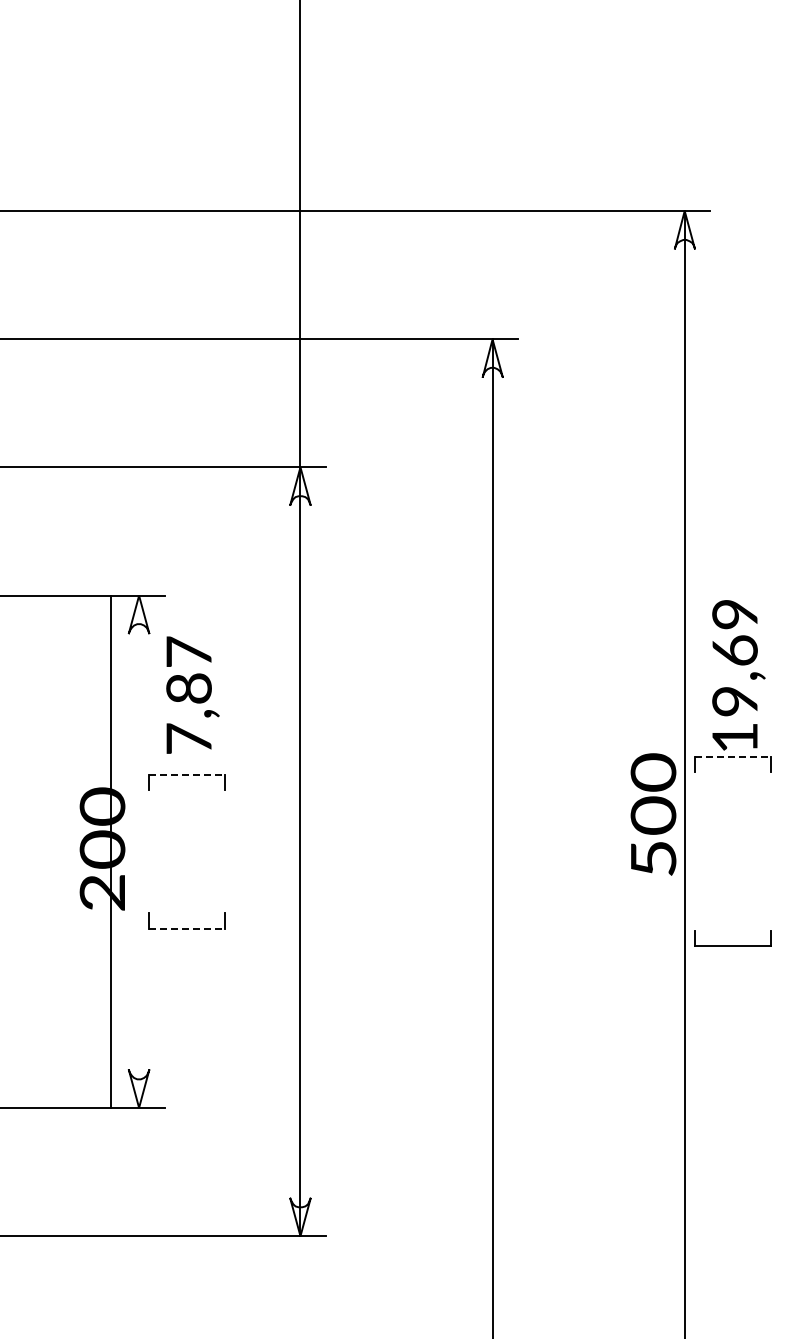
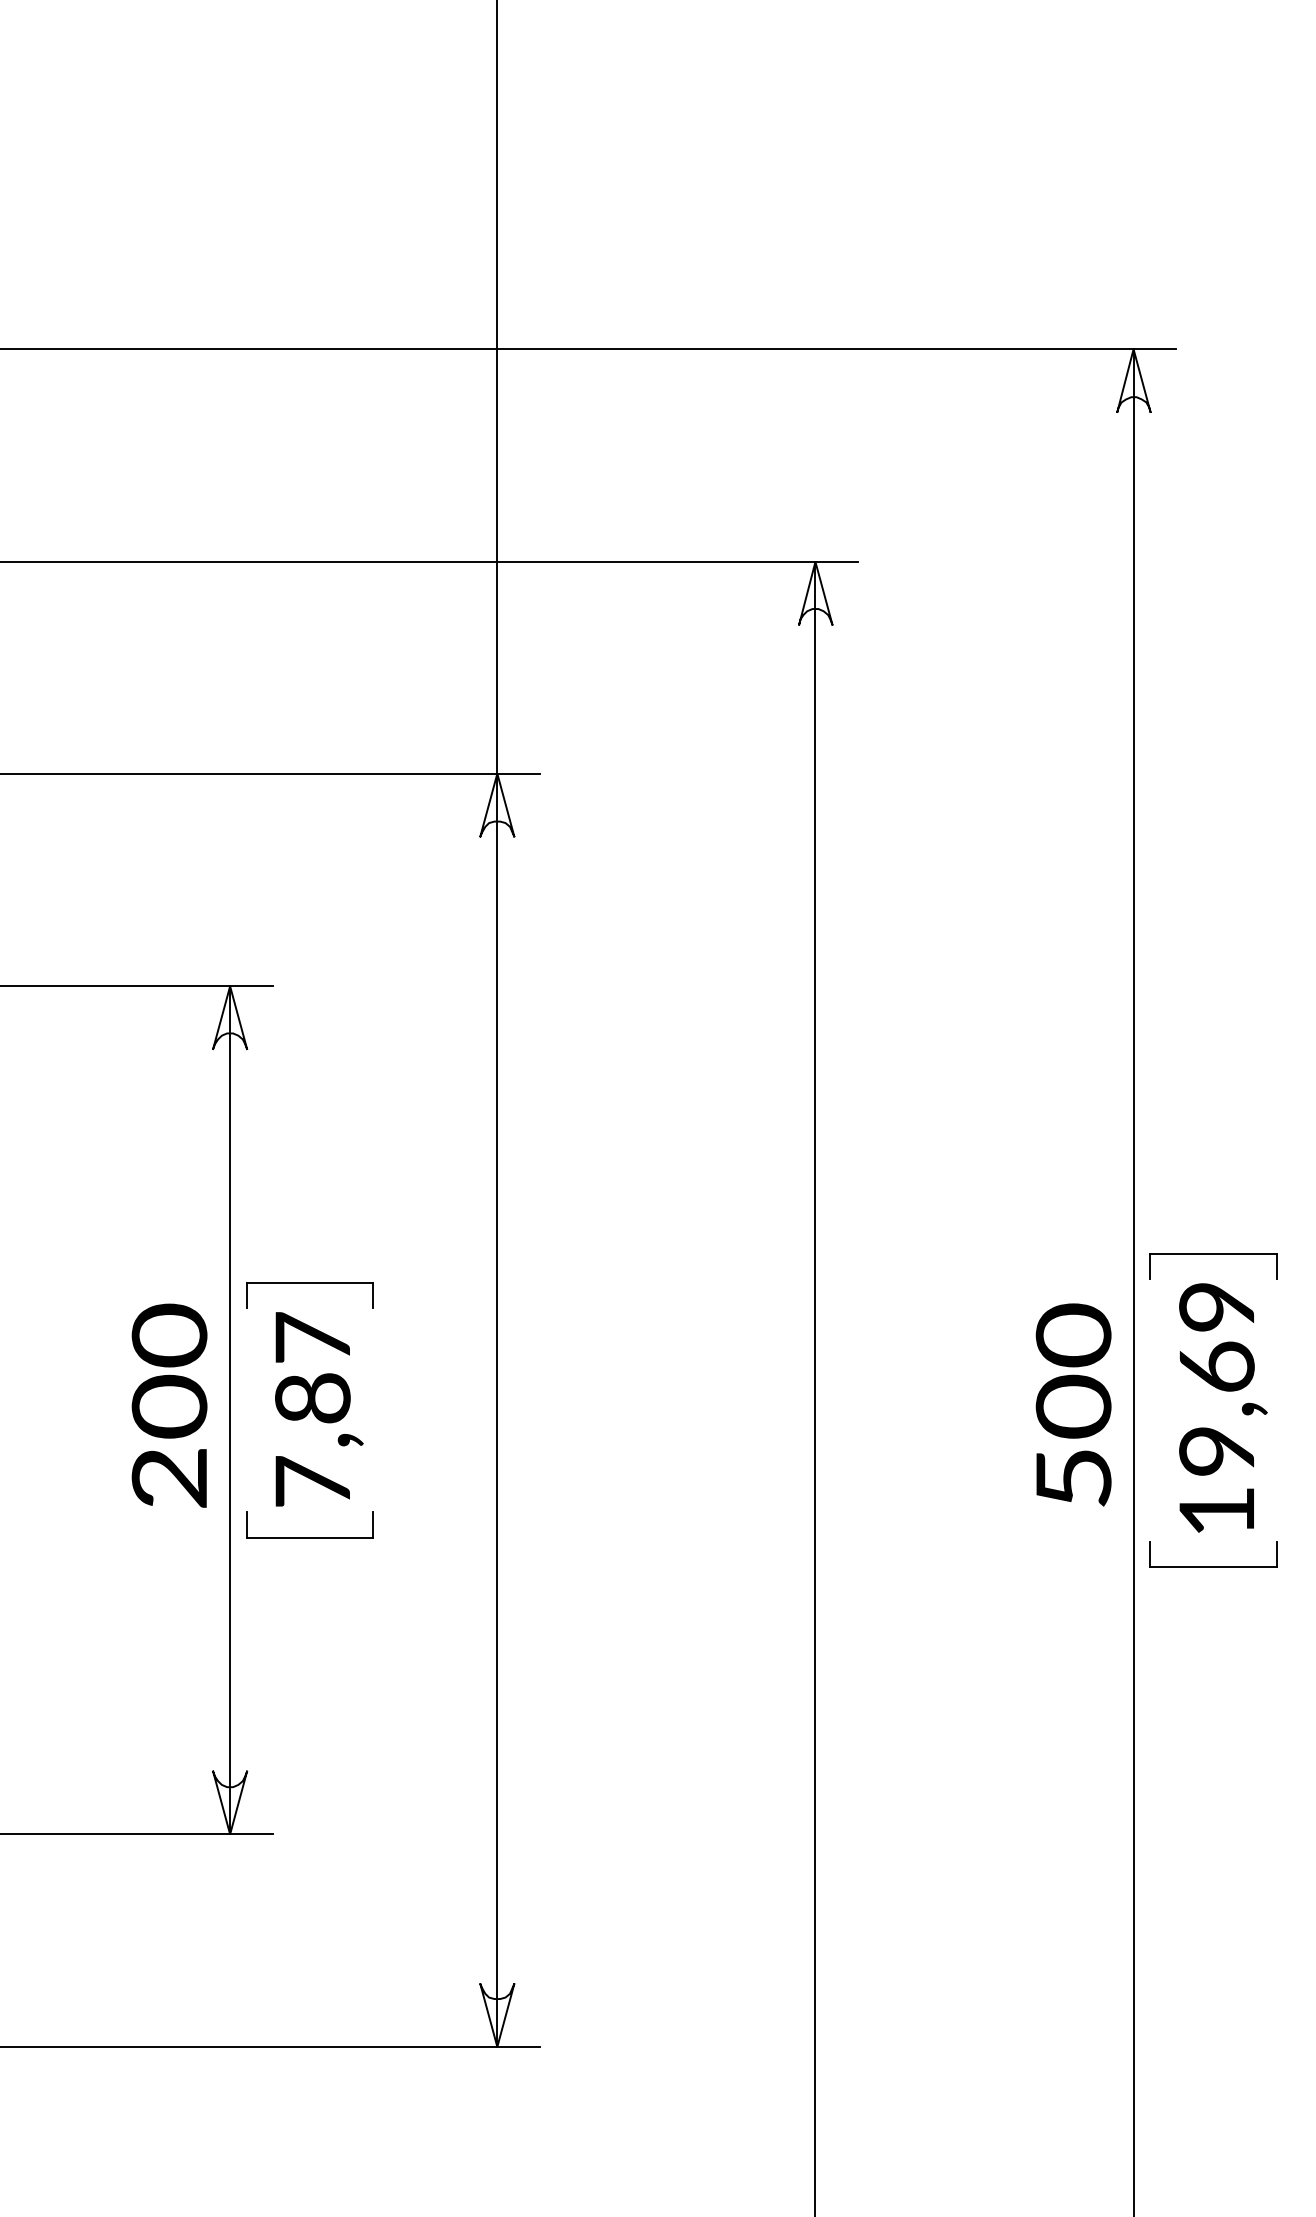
text: (738, 675) -> (1222, 1408), moved
text: (192, 694) -> (318, 1408), moved
line: (733, 757) -> (1214, 1254), dashed -> solid
line: (187, 774) -> (310, 1282), dashed -> solid
text: (653, 814) -> (1073, 1404), moved
line: (111, 851) -> (230, 1409), moved
line: (187, 928) -> (310, 1537), dashed -> solid

